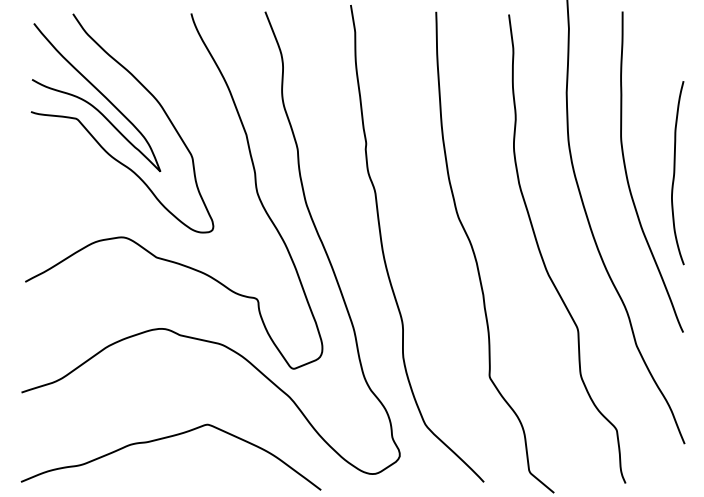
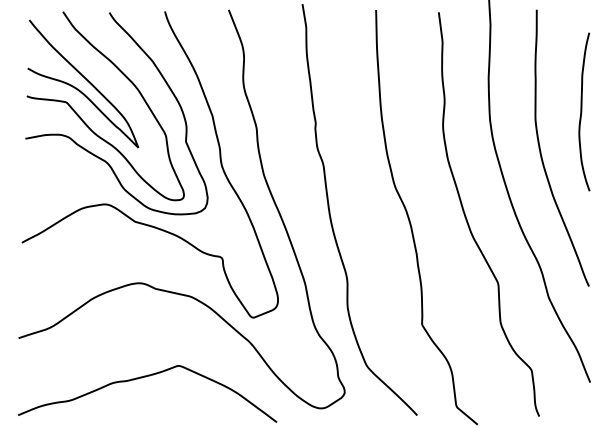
curve: (675, 172) -> (582, 111), moved
curve: (104, 175) -> (90, 151), added

